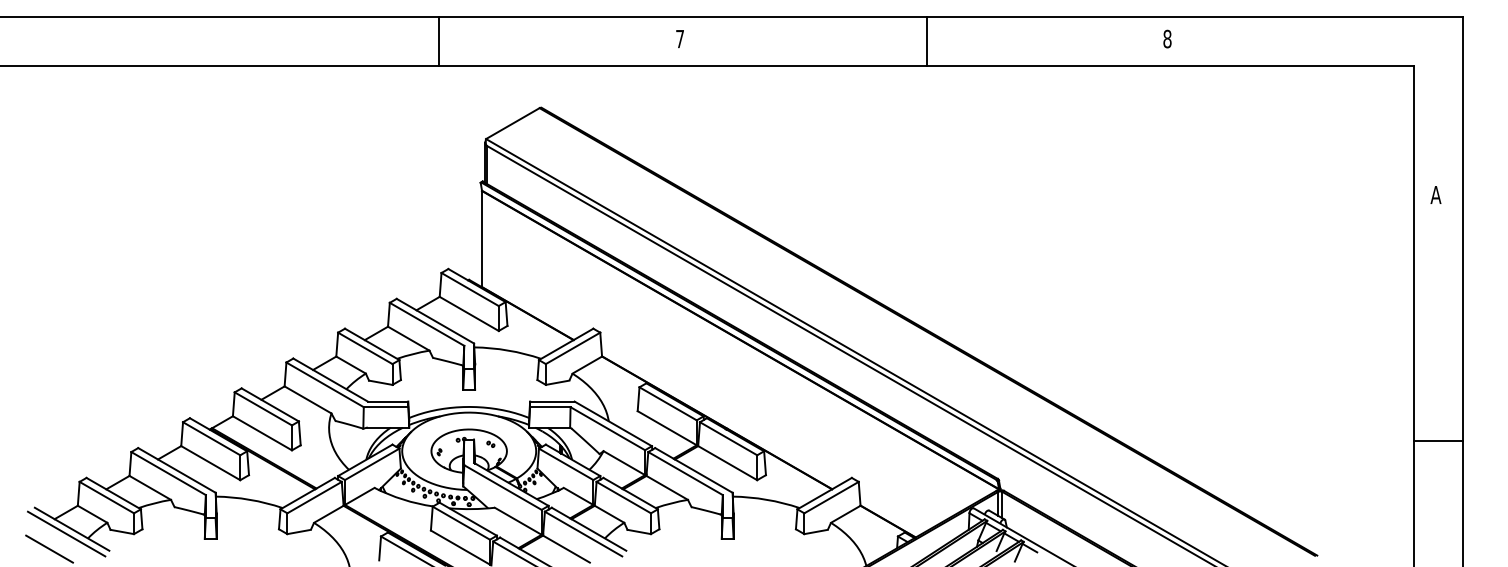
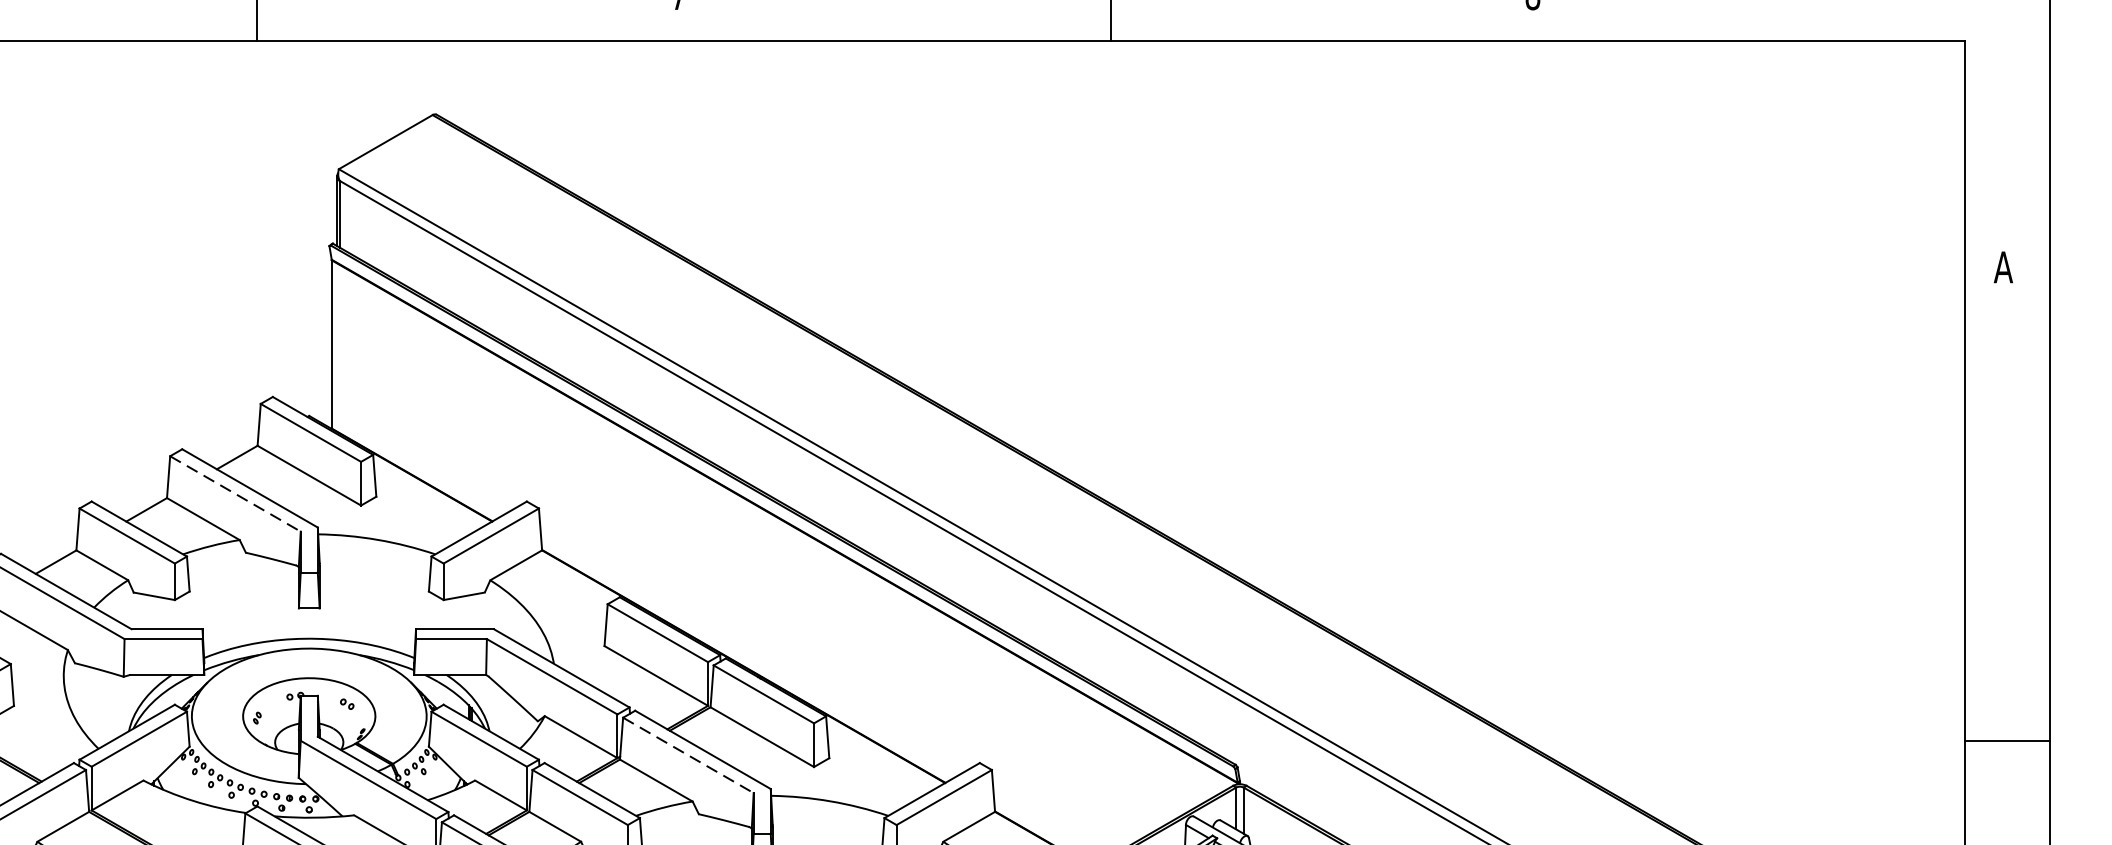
line: (427, 324) -> (236, 494), solid -> dashed
line: (1438, 441) -> (2007, 741), moved
line: (685, 473) -> (688, 755), solid -> dashed

